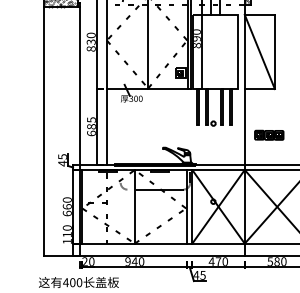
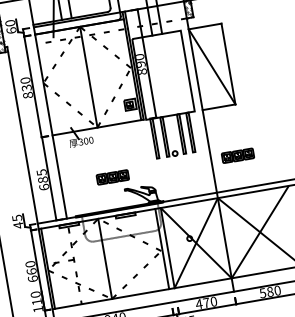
part: (154, 134) -> (112, 176), added

